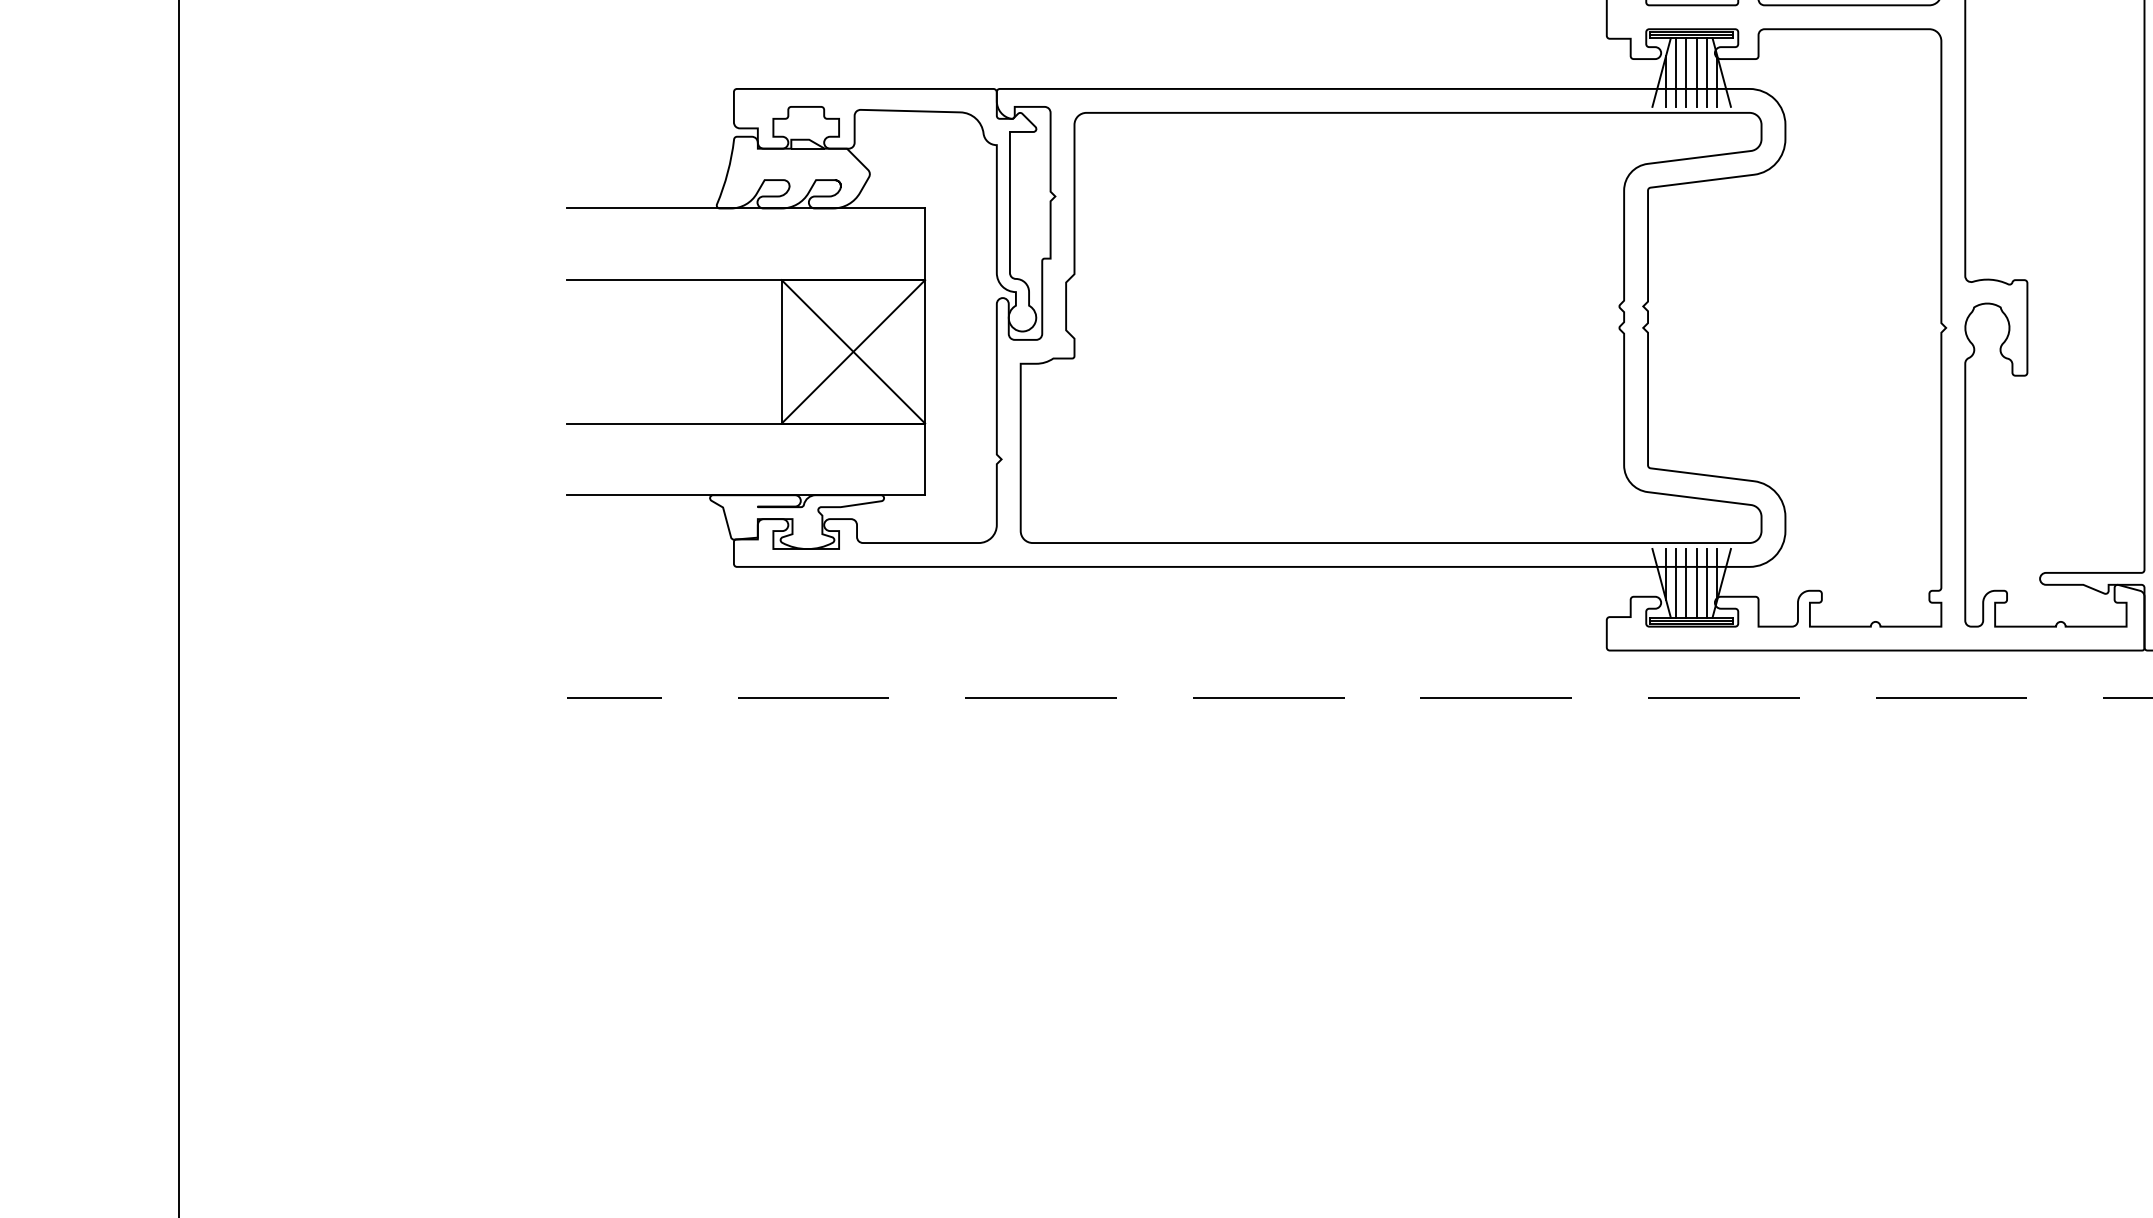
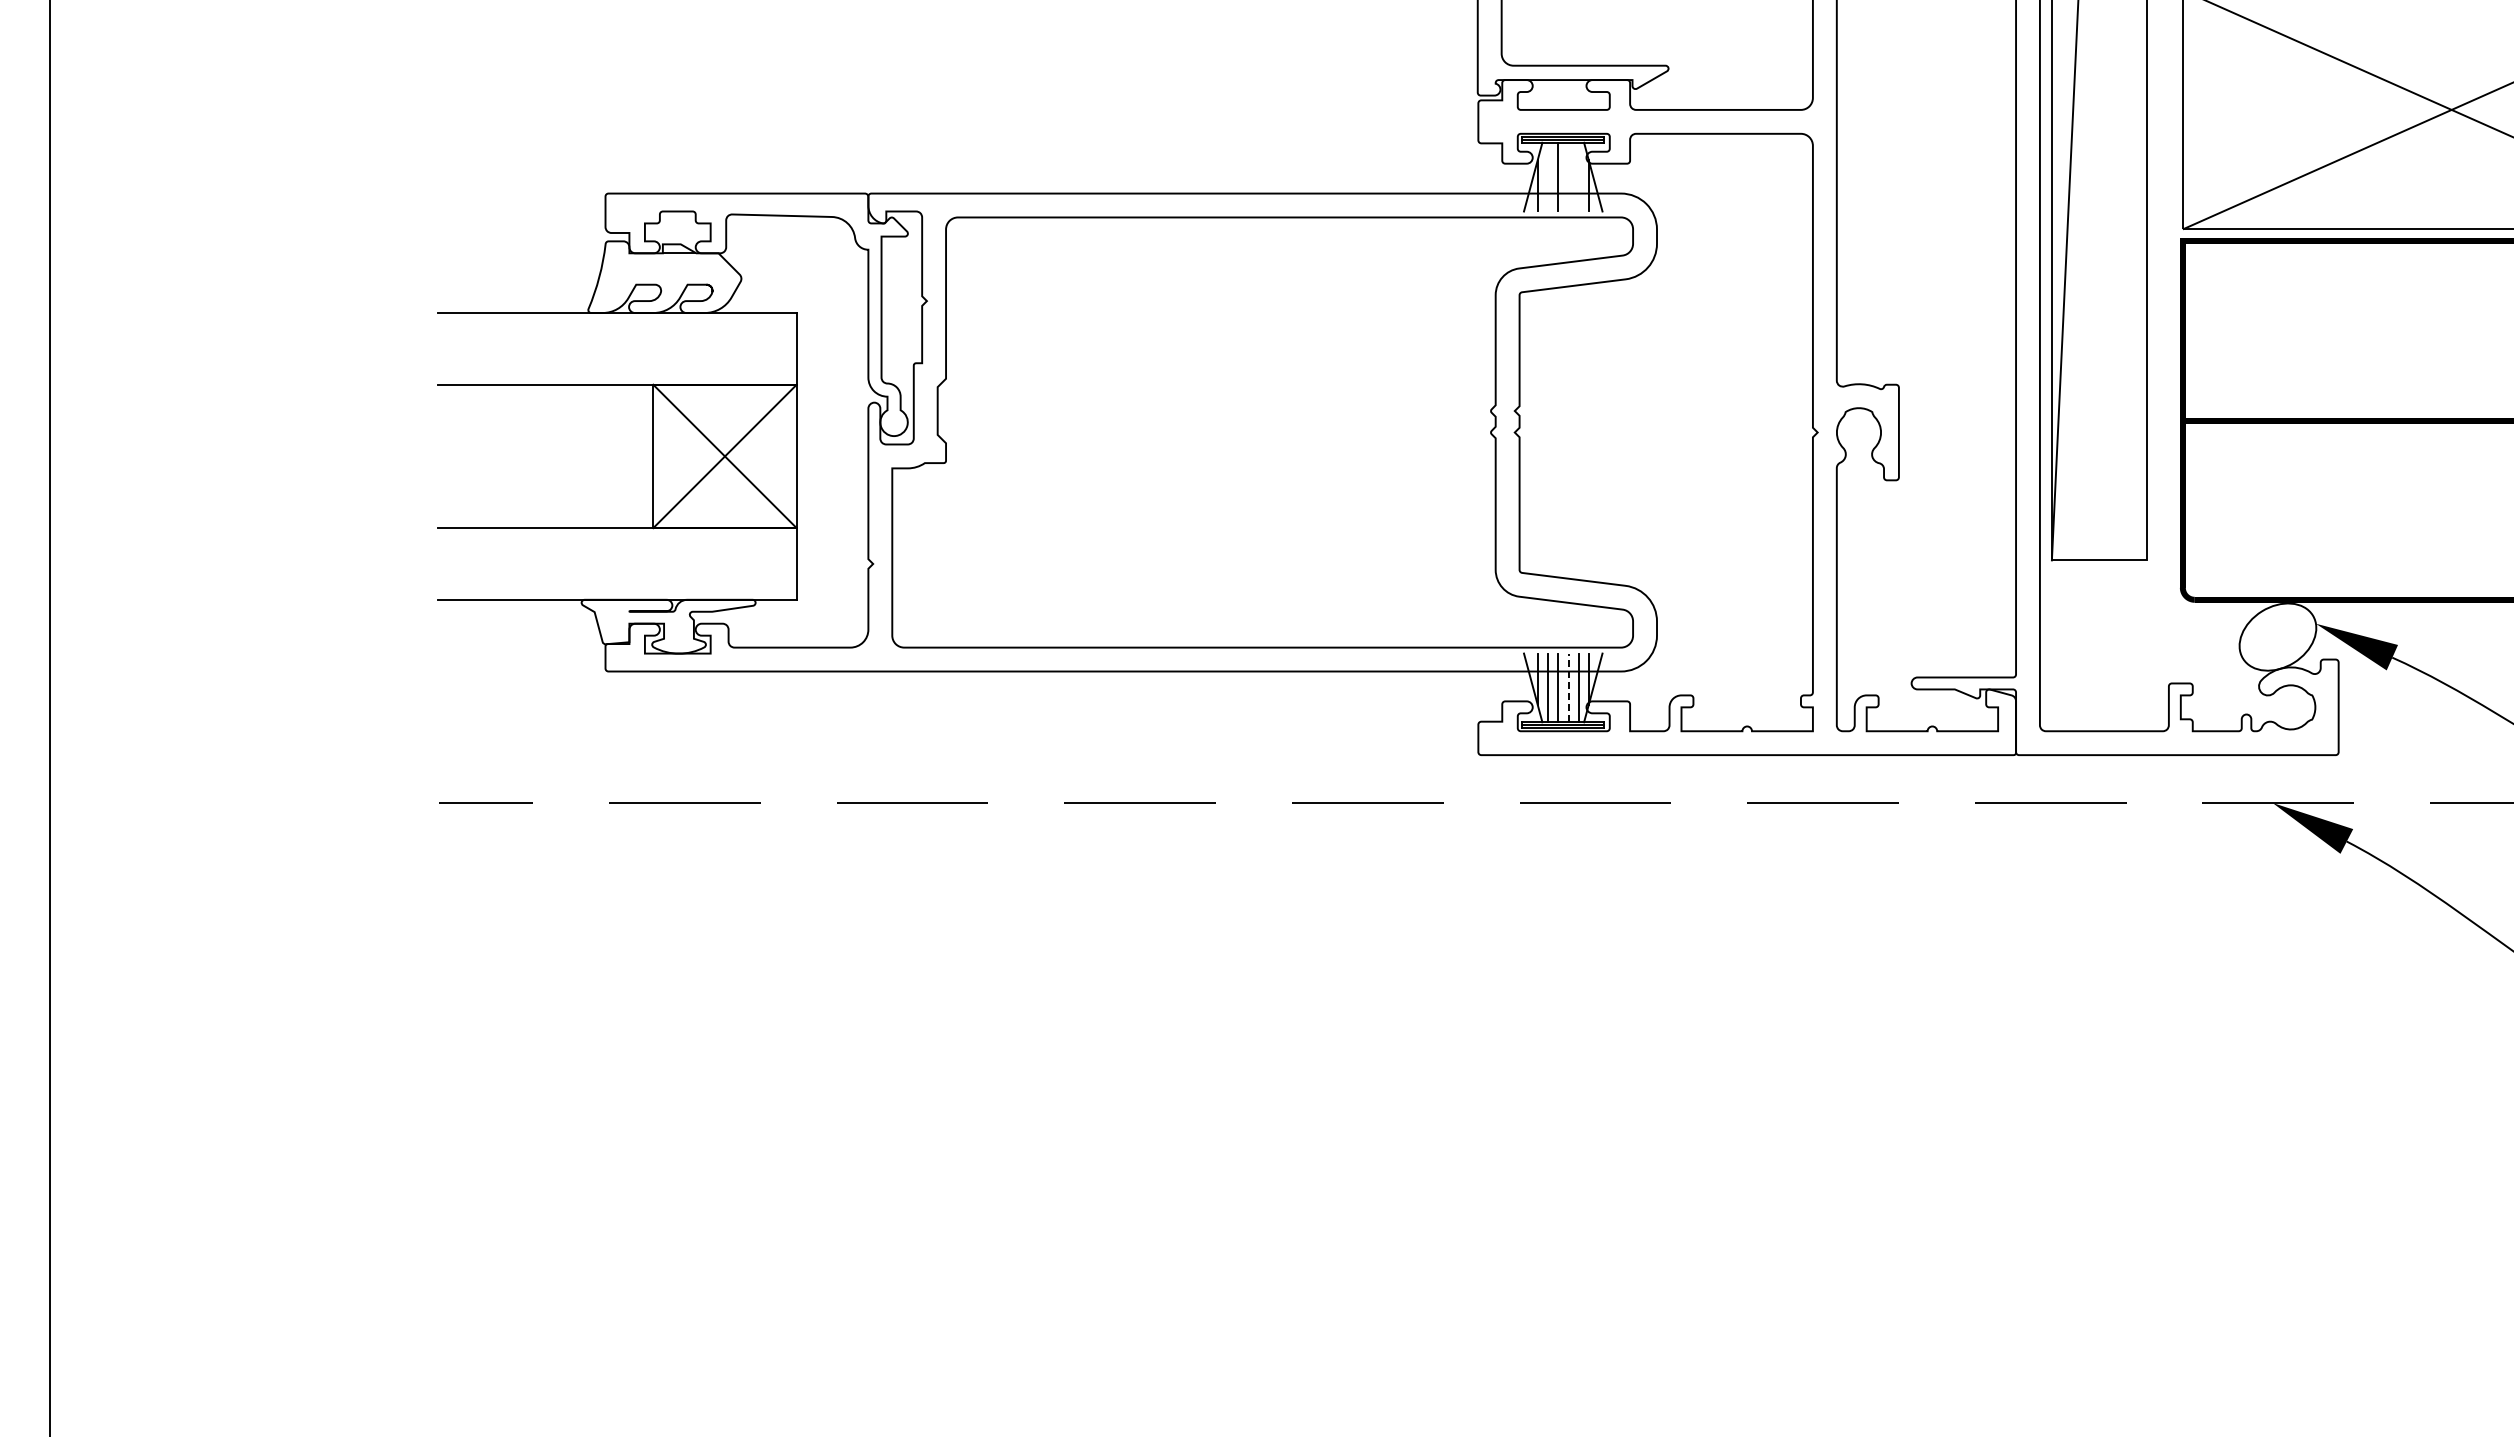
line: (1675, 71) -> (1547, 176), removed
line: (1696, 71) -> (1568, 176), removed
line: (1706, 71) -> (1578, 176), removed
line: (1696, 582) -> (1568, 687), solid -> dashed

